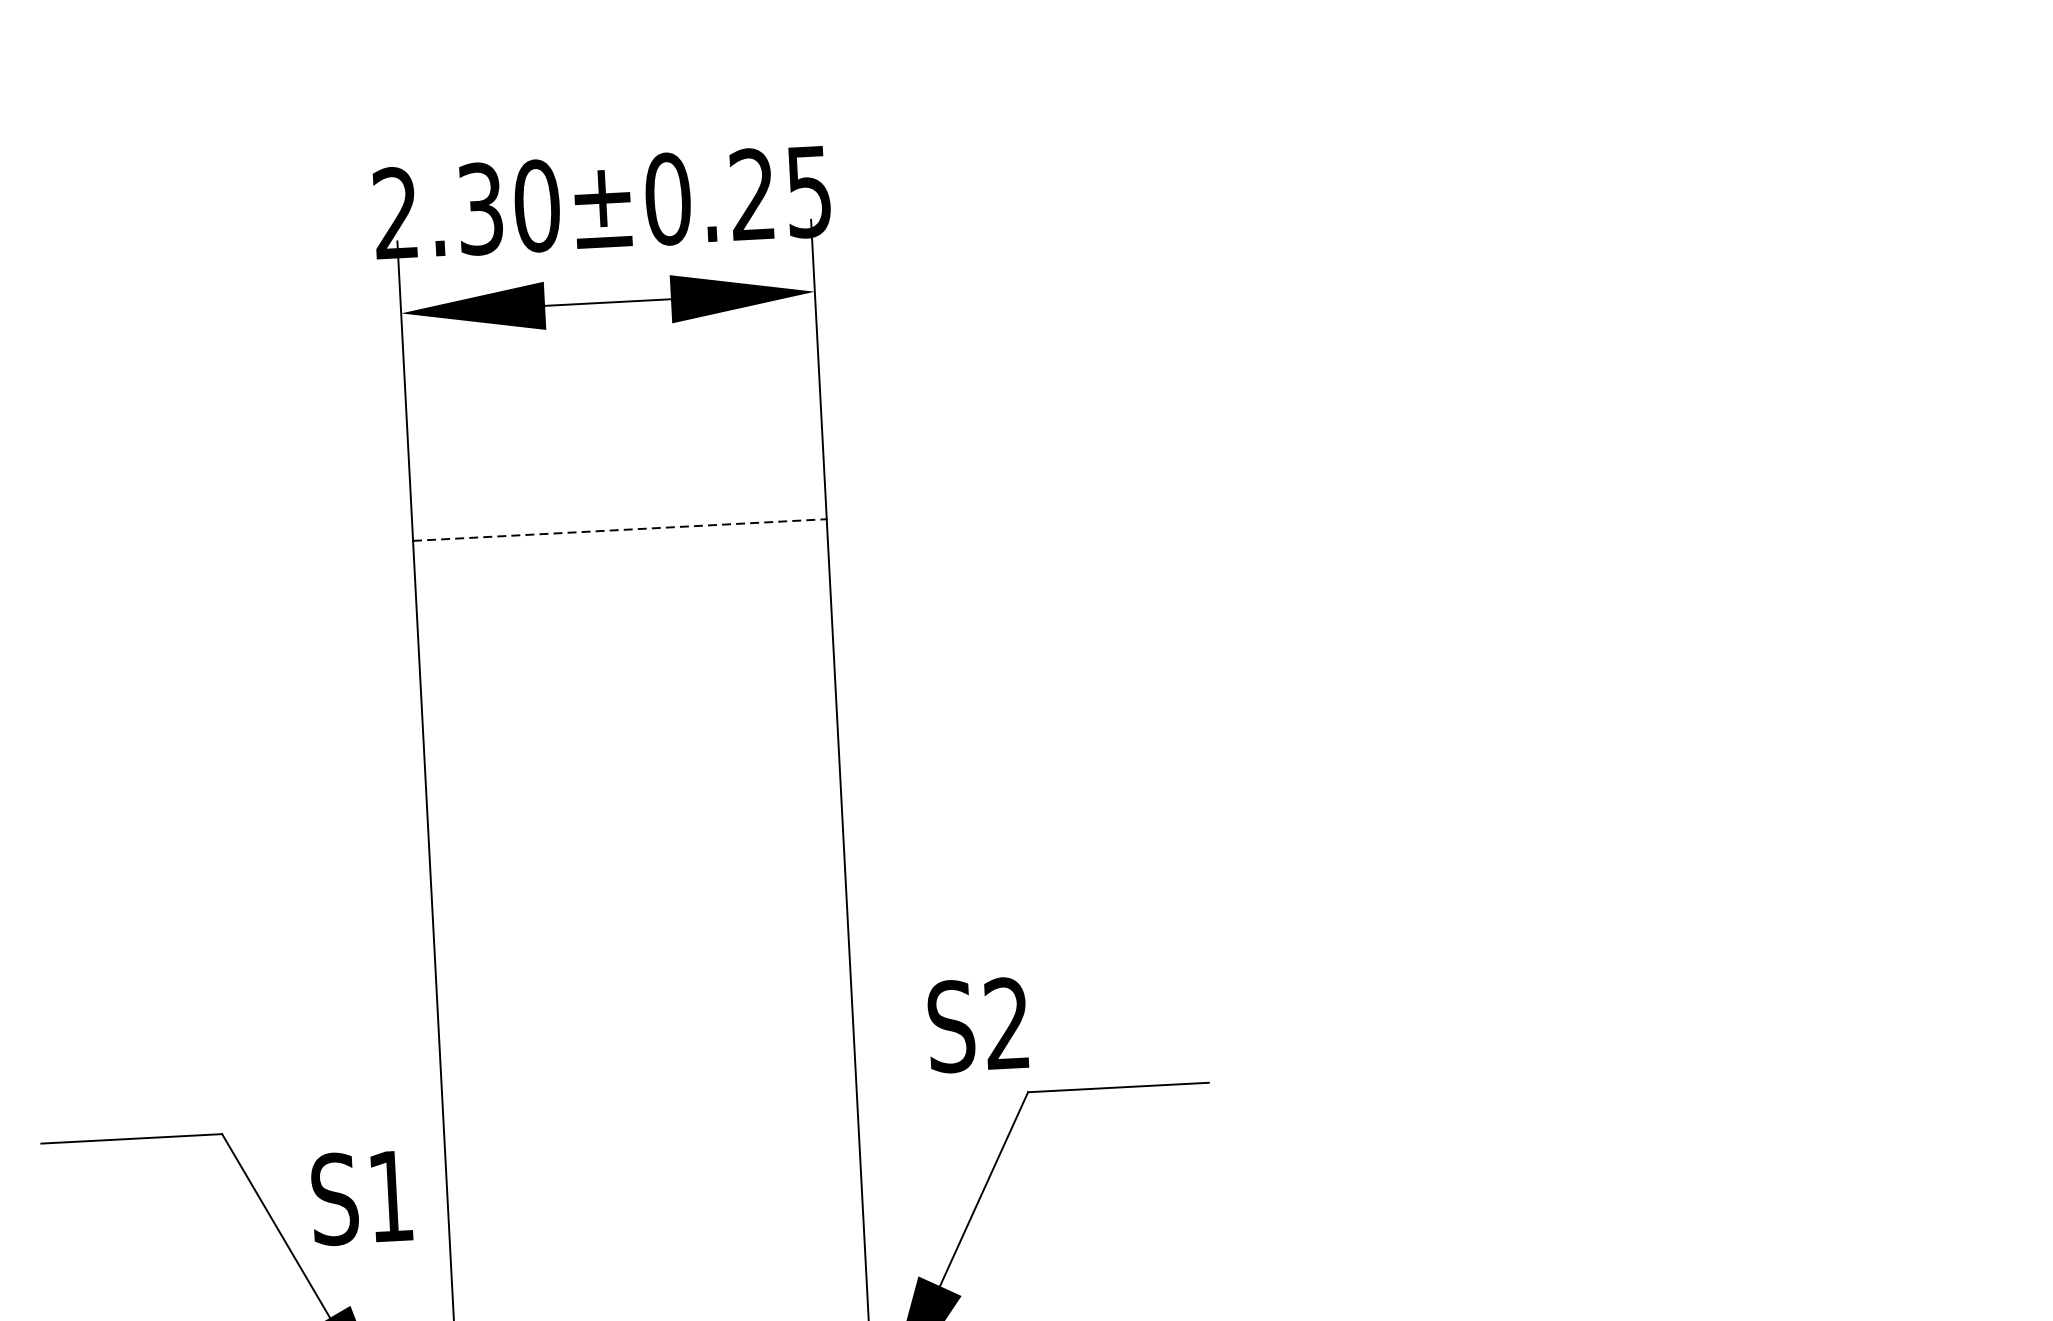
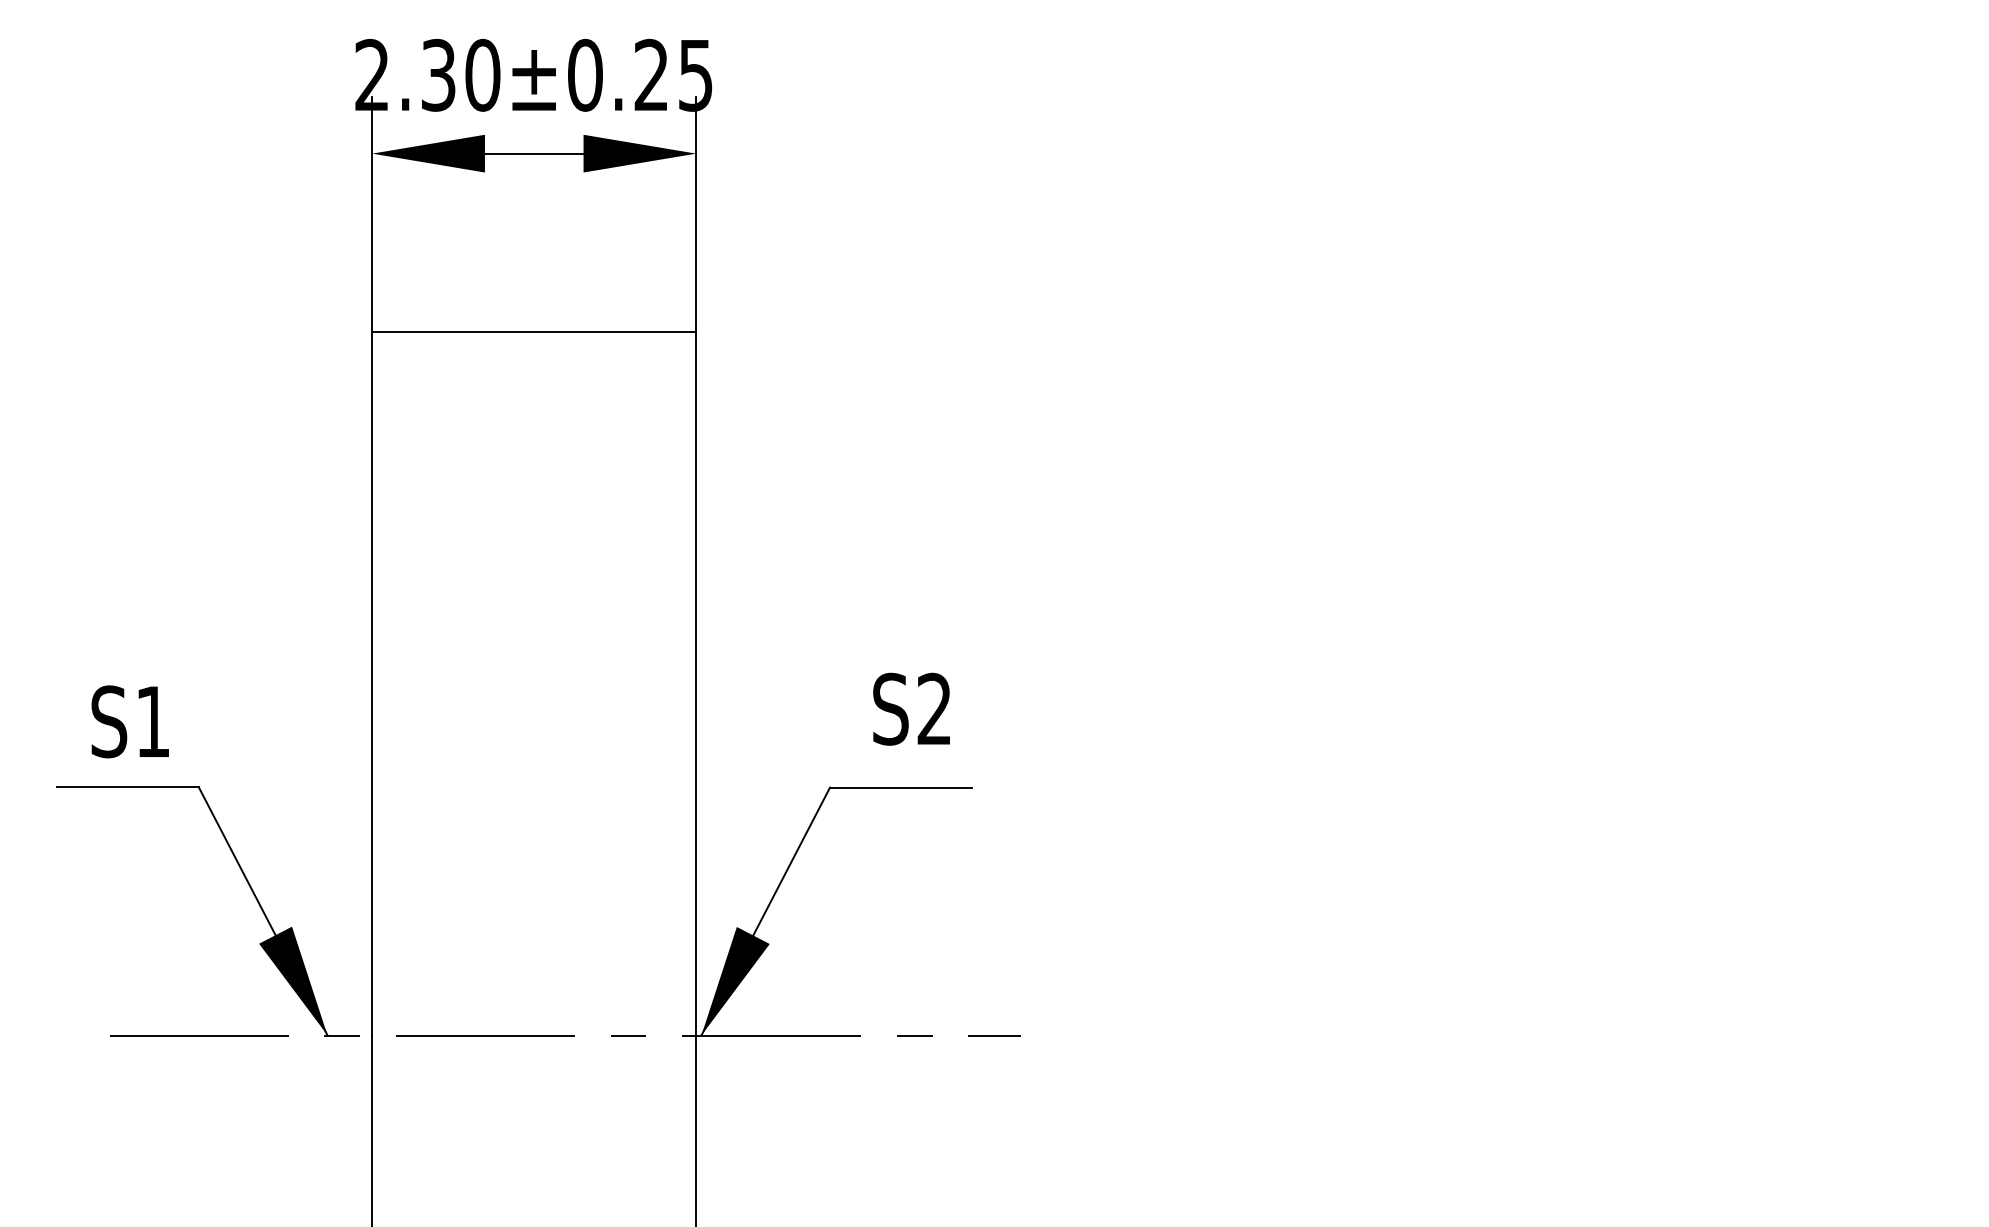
line: (620, 529) -> (534, 331), dashed -> solid
text: (977, 1024) -> (911, 708), moved
text: (360, 1197) -> (129, 721), moved

